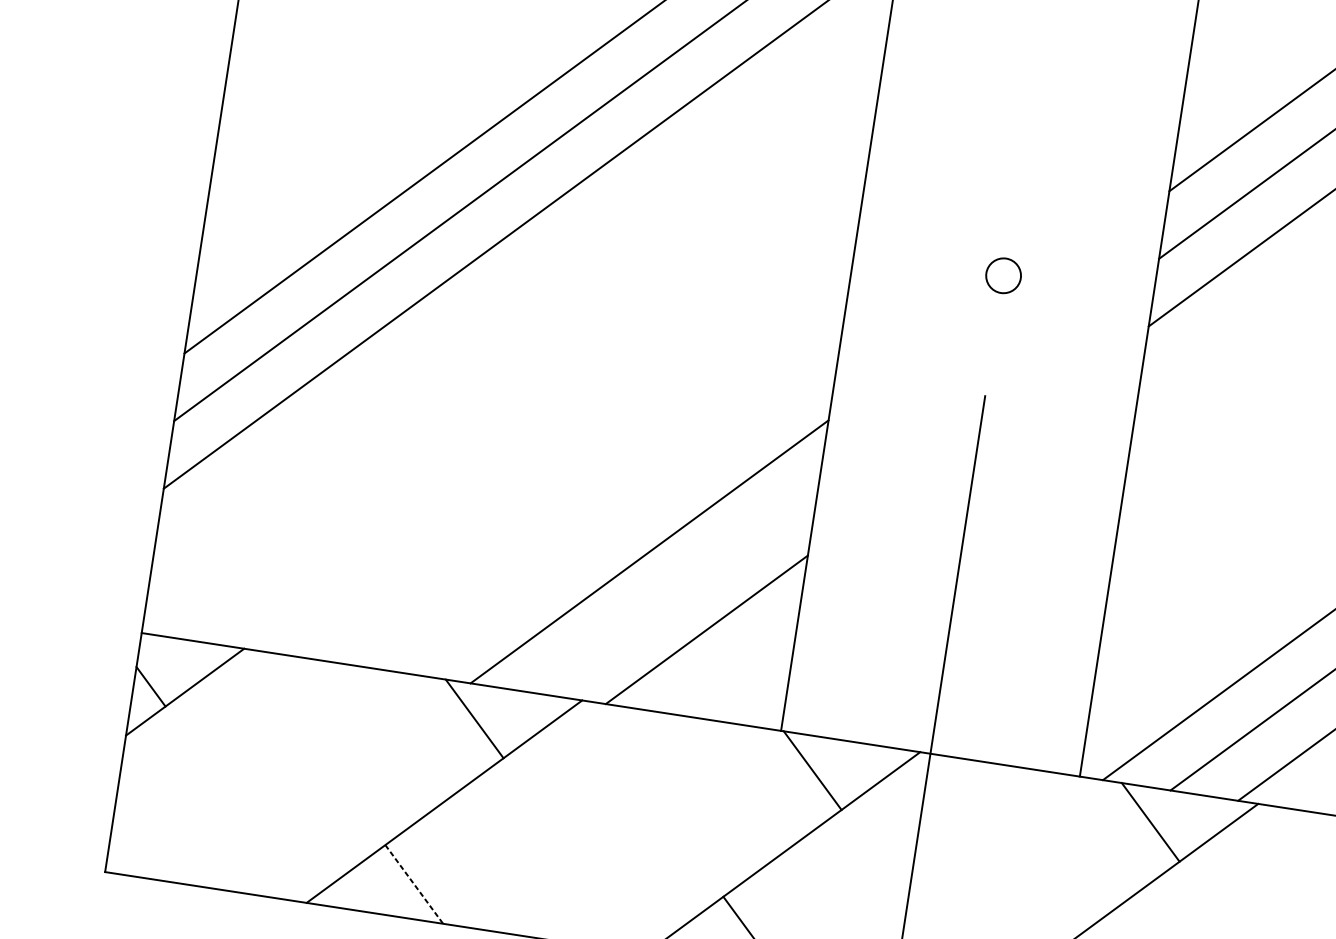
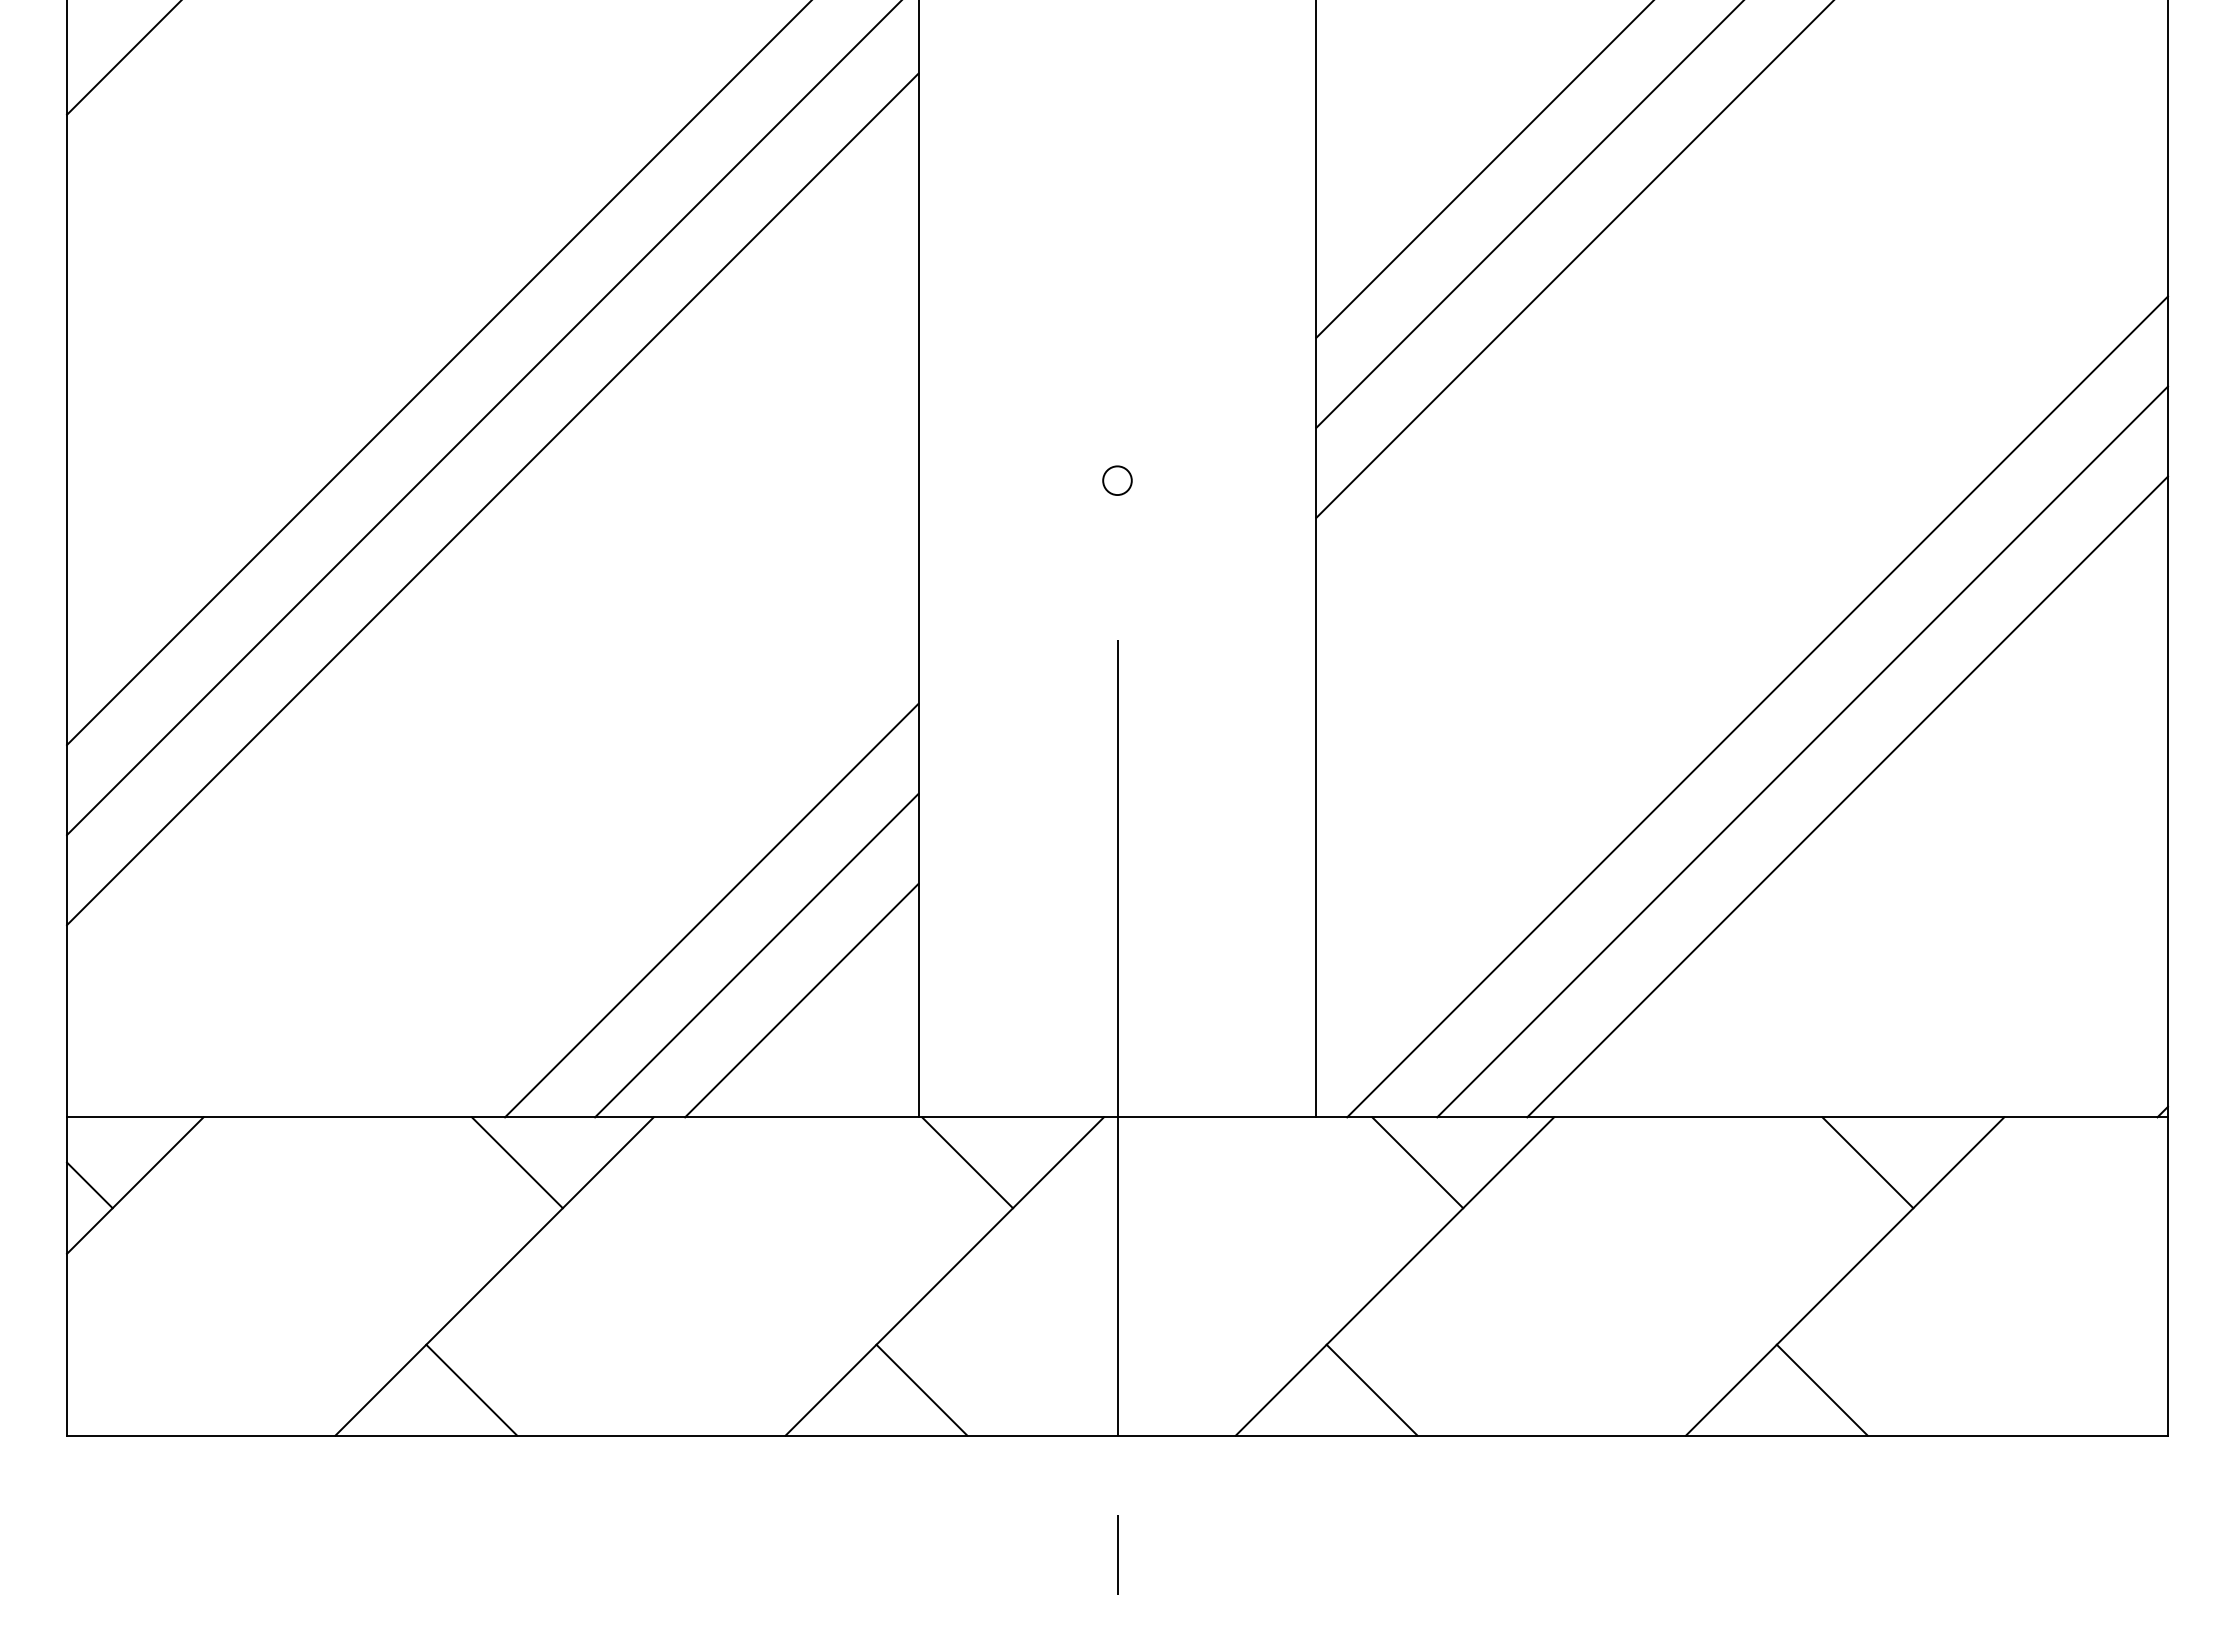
circle: (1003, 275) -> (1117, 480), size x0.62
line: (678, 590) -> (756, 955), added
line: (414, 884) -> (472, 1390), dashed -> solid

